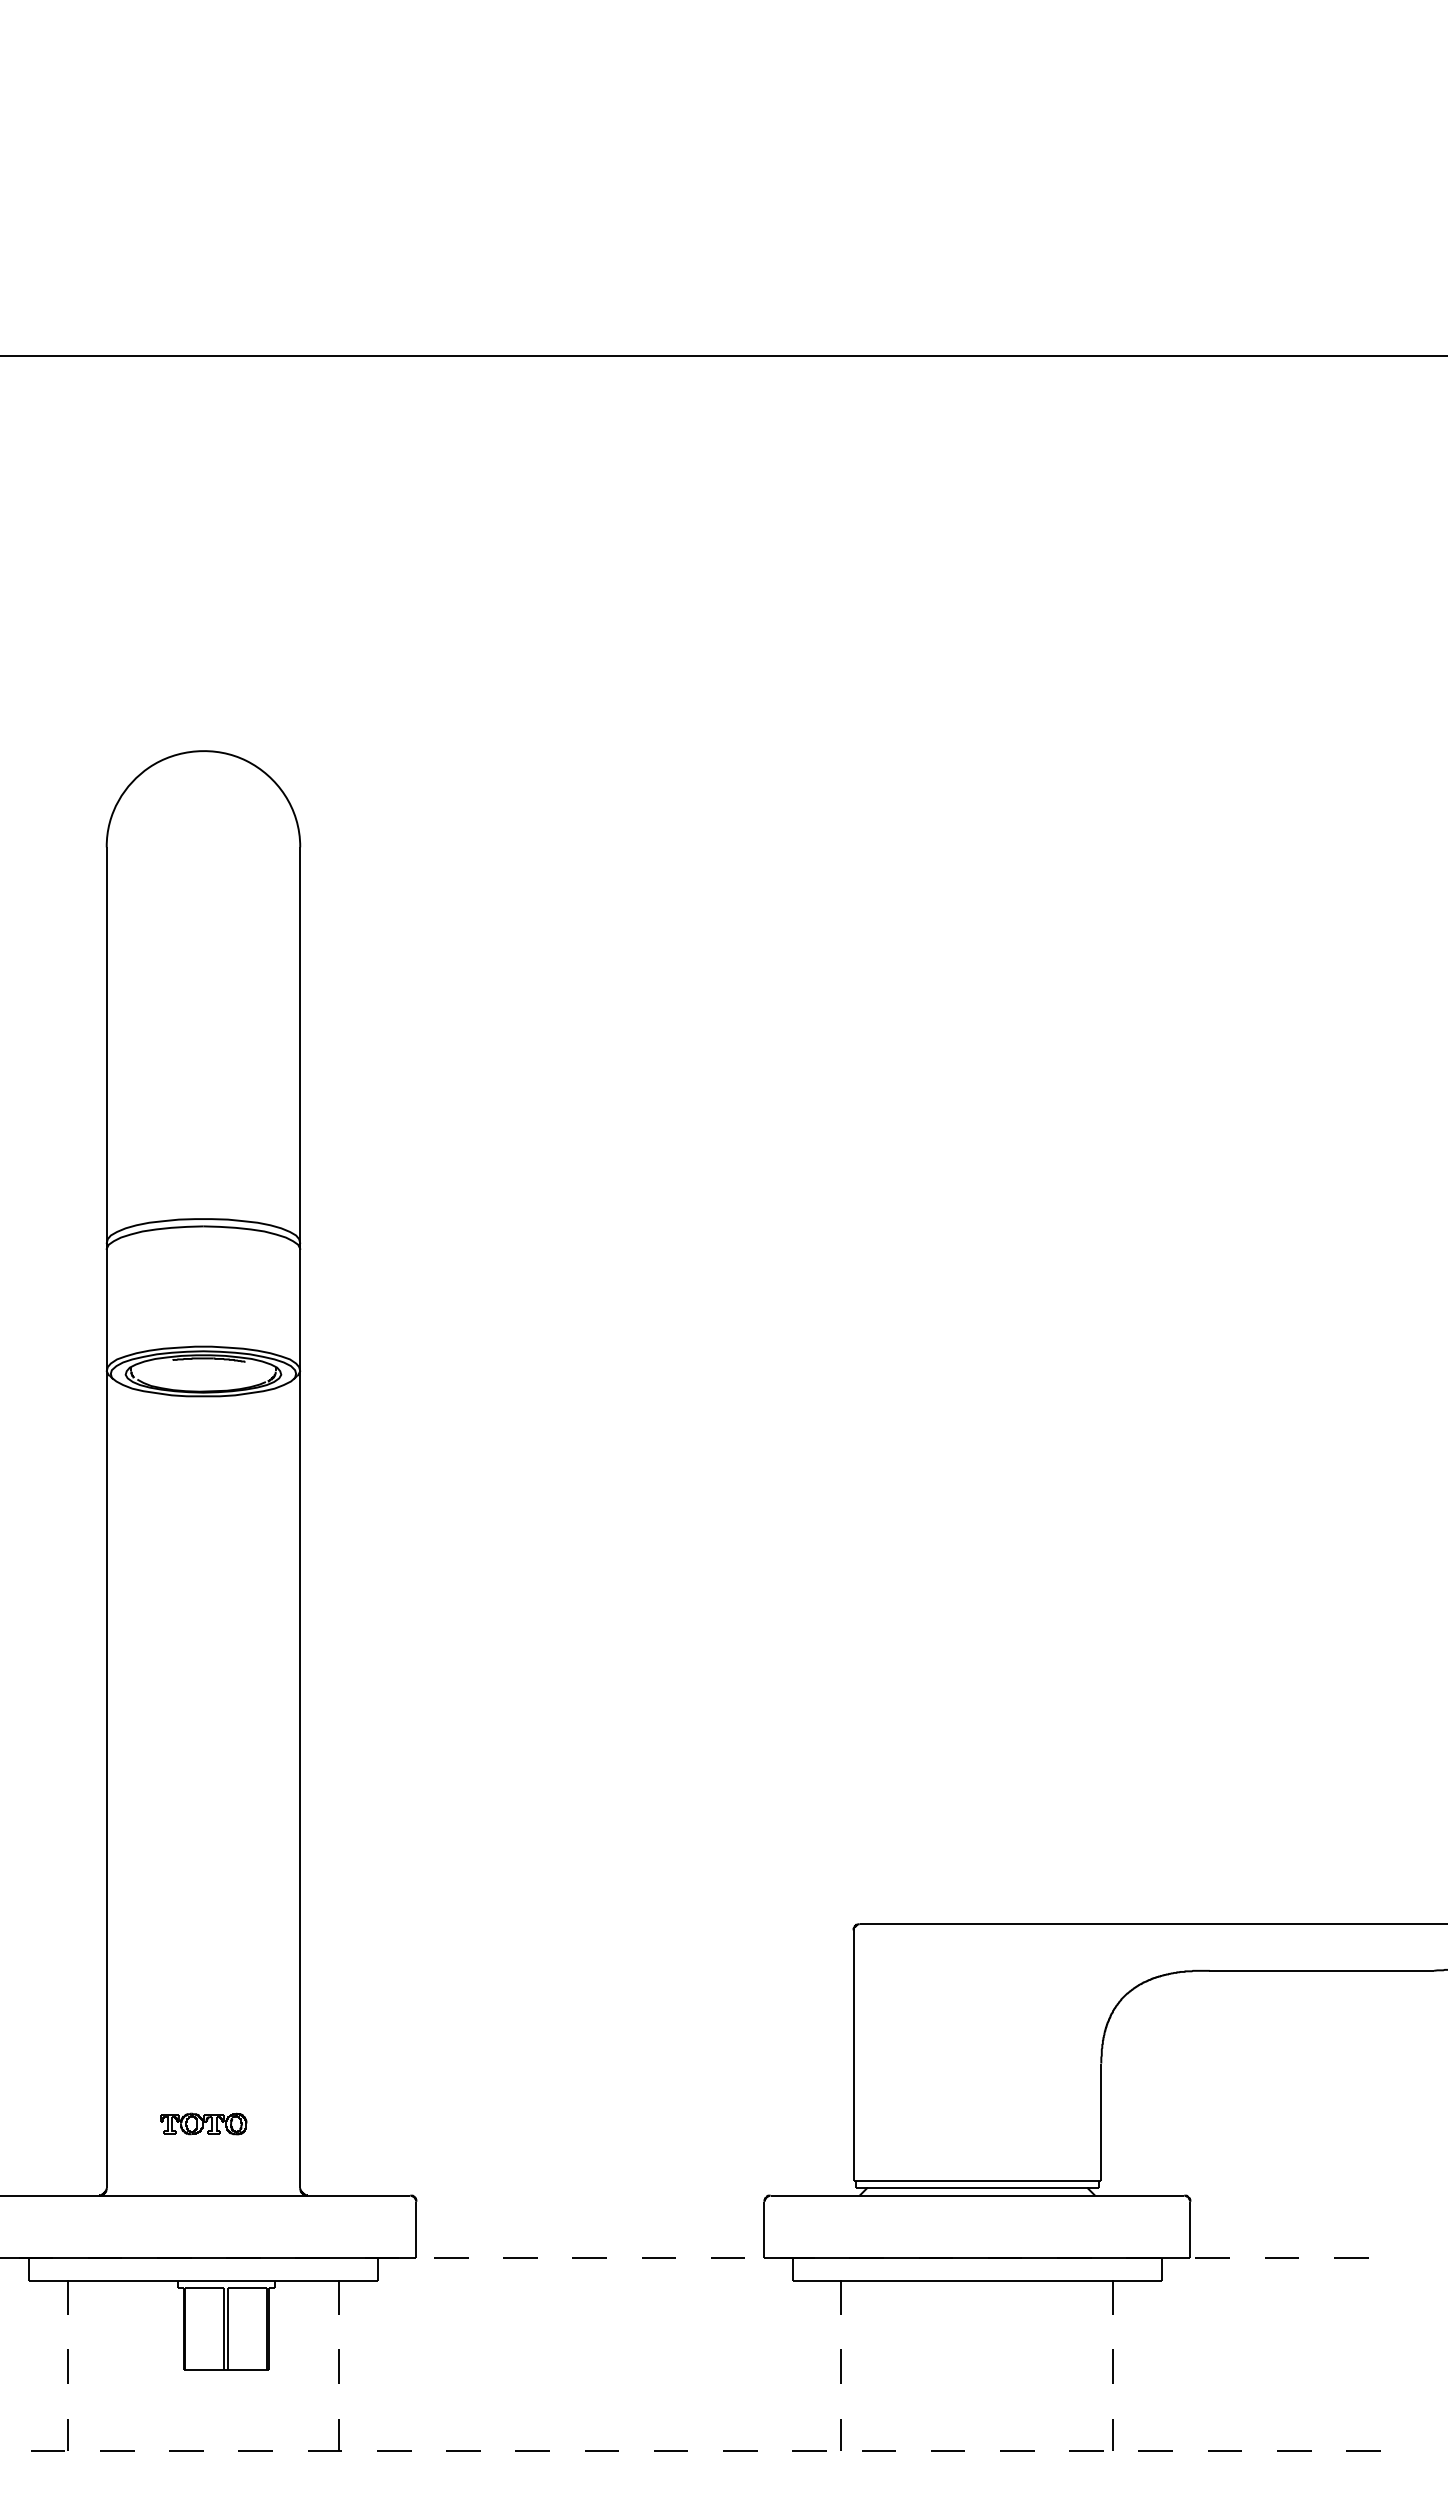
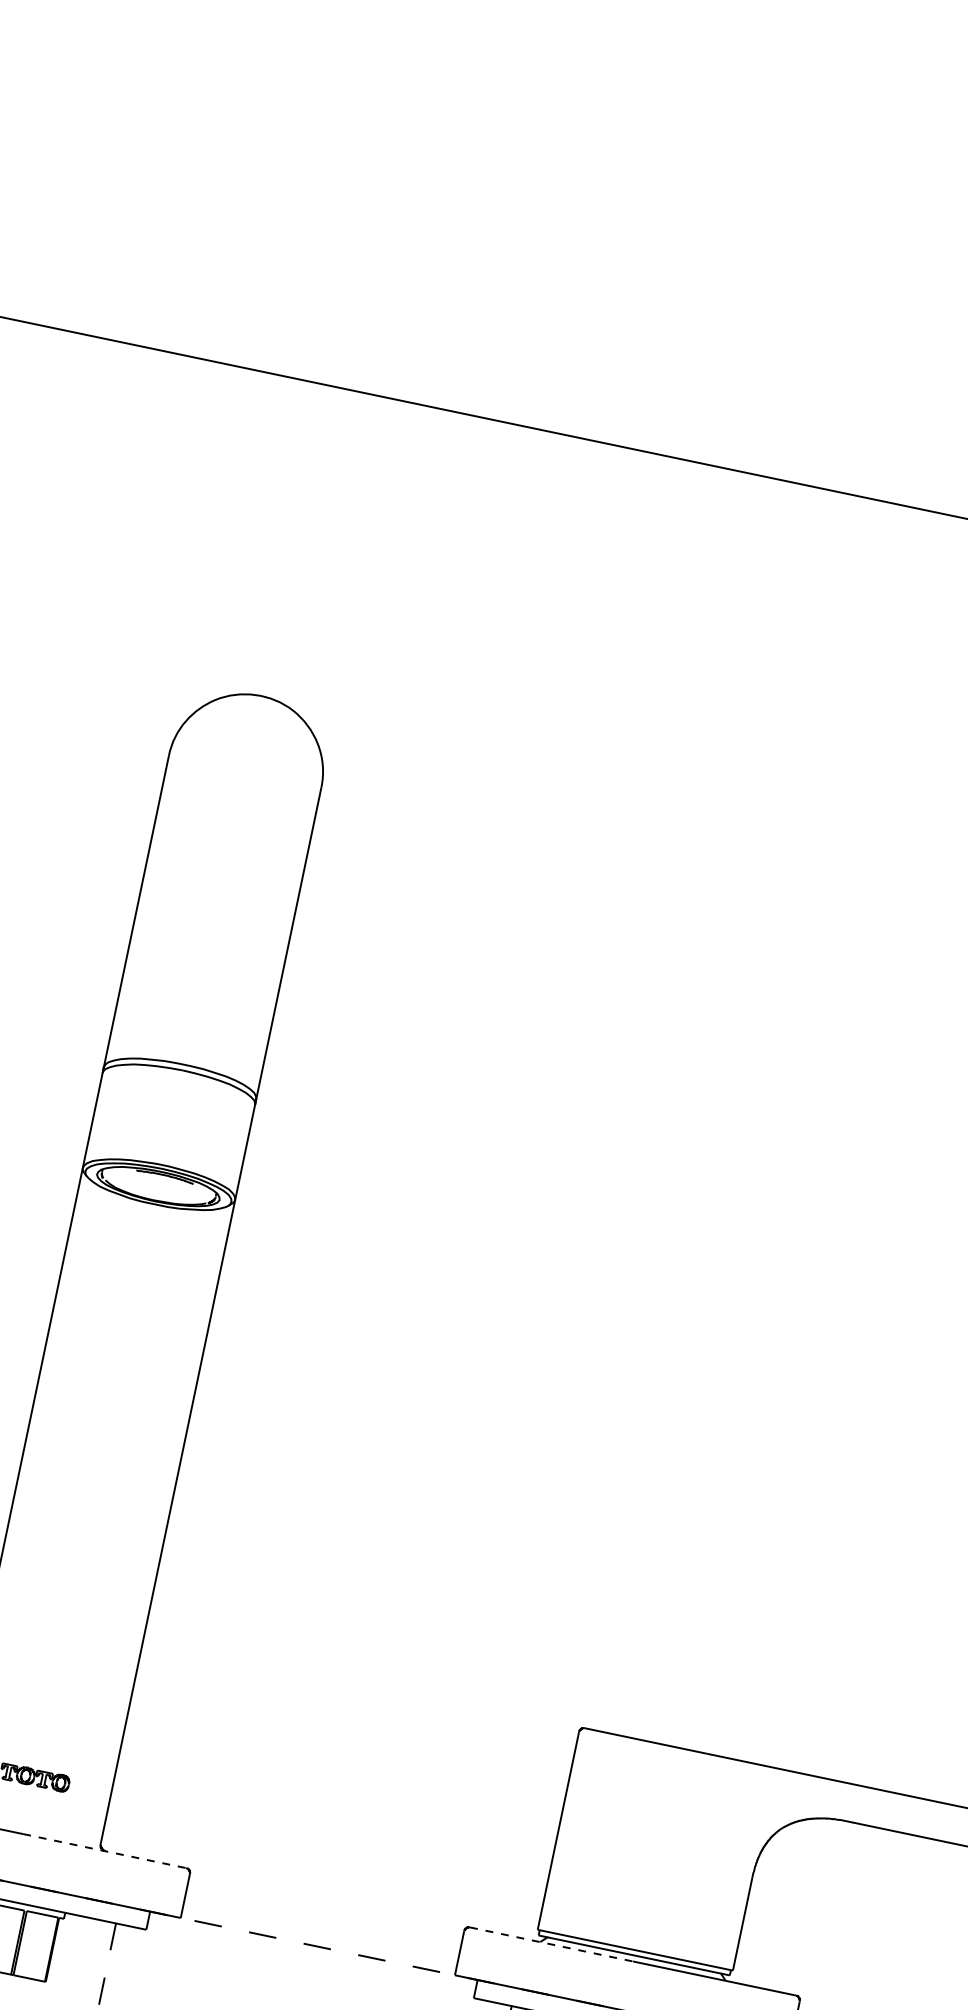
line: (307, 2195) -> (105, 1851), solid -> dashed
line: (874, 2195) -> (551, 1944), solid -> dashed

